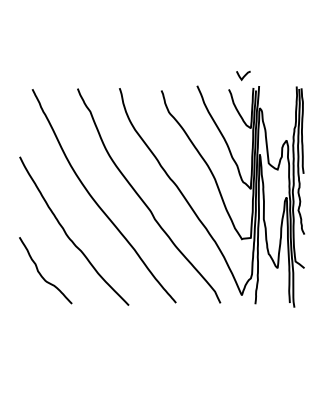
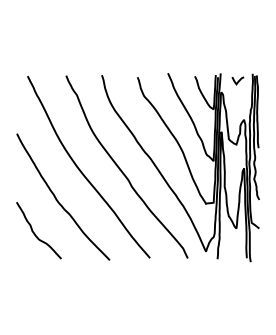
curve: (243, 75) -> (238, 80), moved

